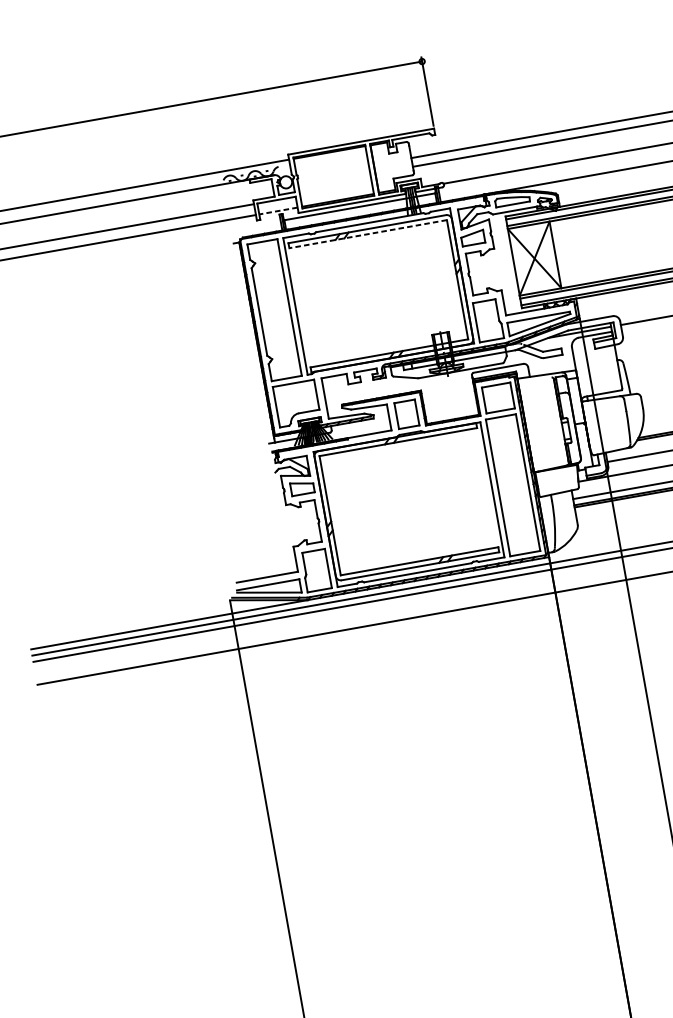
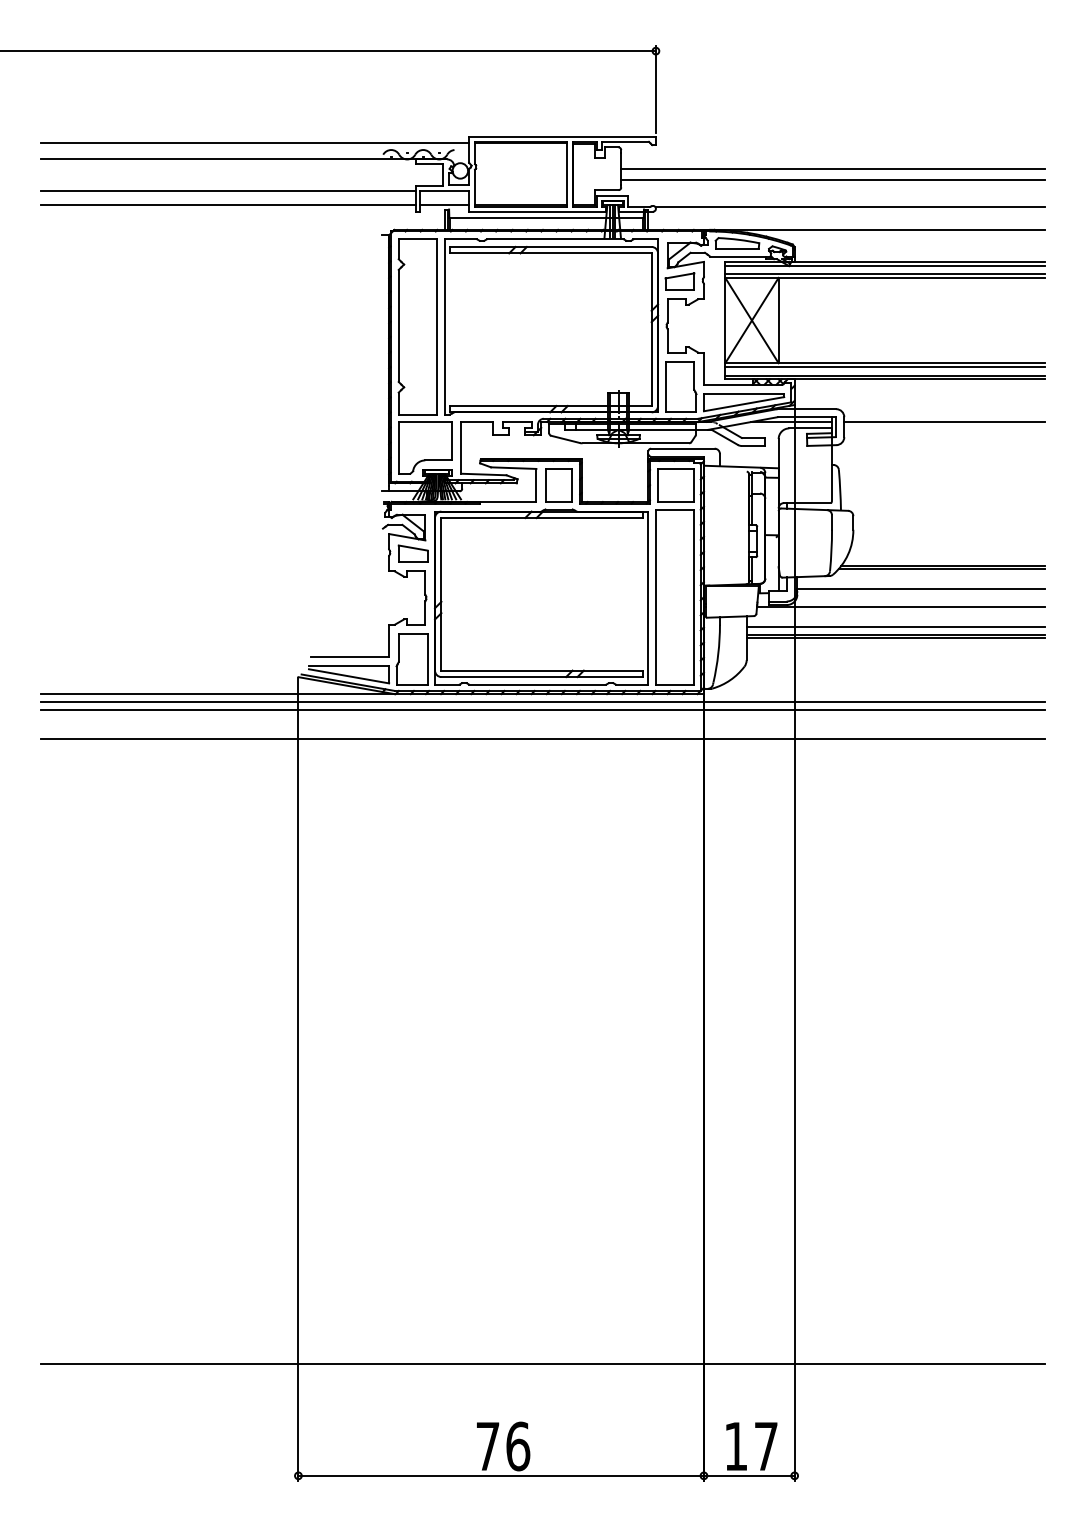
line: (278, 210) -> (444, 204), dashed -> solid
line: (367, 234) -> (550, 253), dashed -> solid

